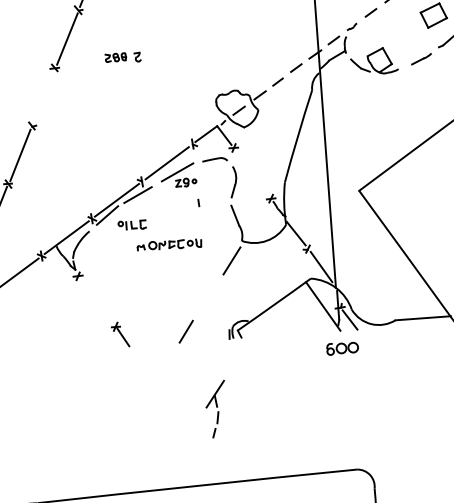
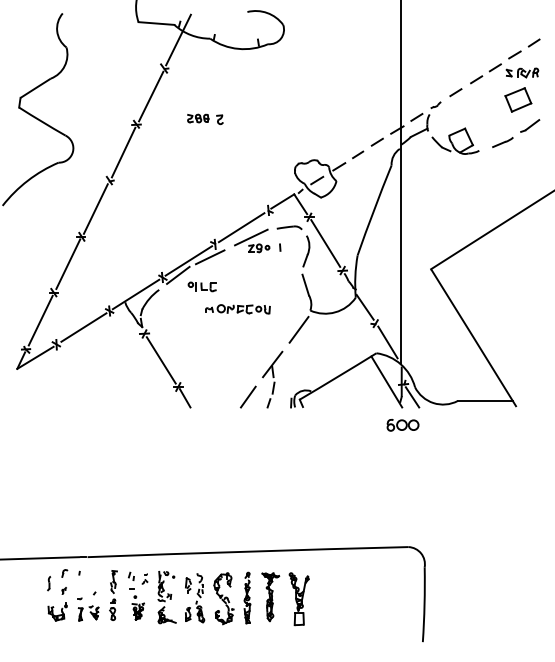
line: (43, 96) -> (123, 152), added
line: (252, 172) -> (325, 243), added
line: (199, 202) -> (280, 247), moved
line: (96, 301) -> (160, 360), added
part: (216, 409) -> (272, 379), moved

